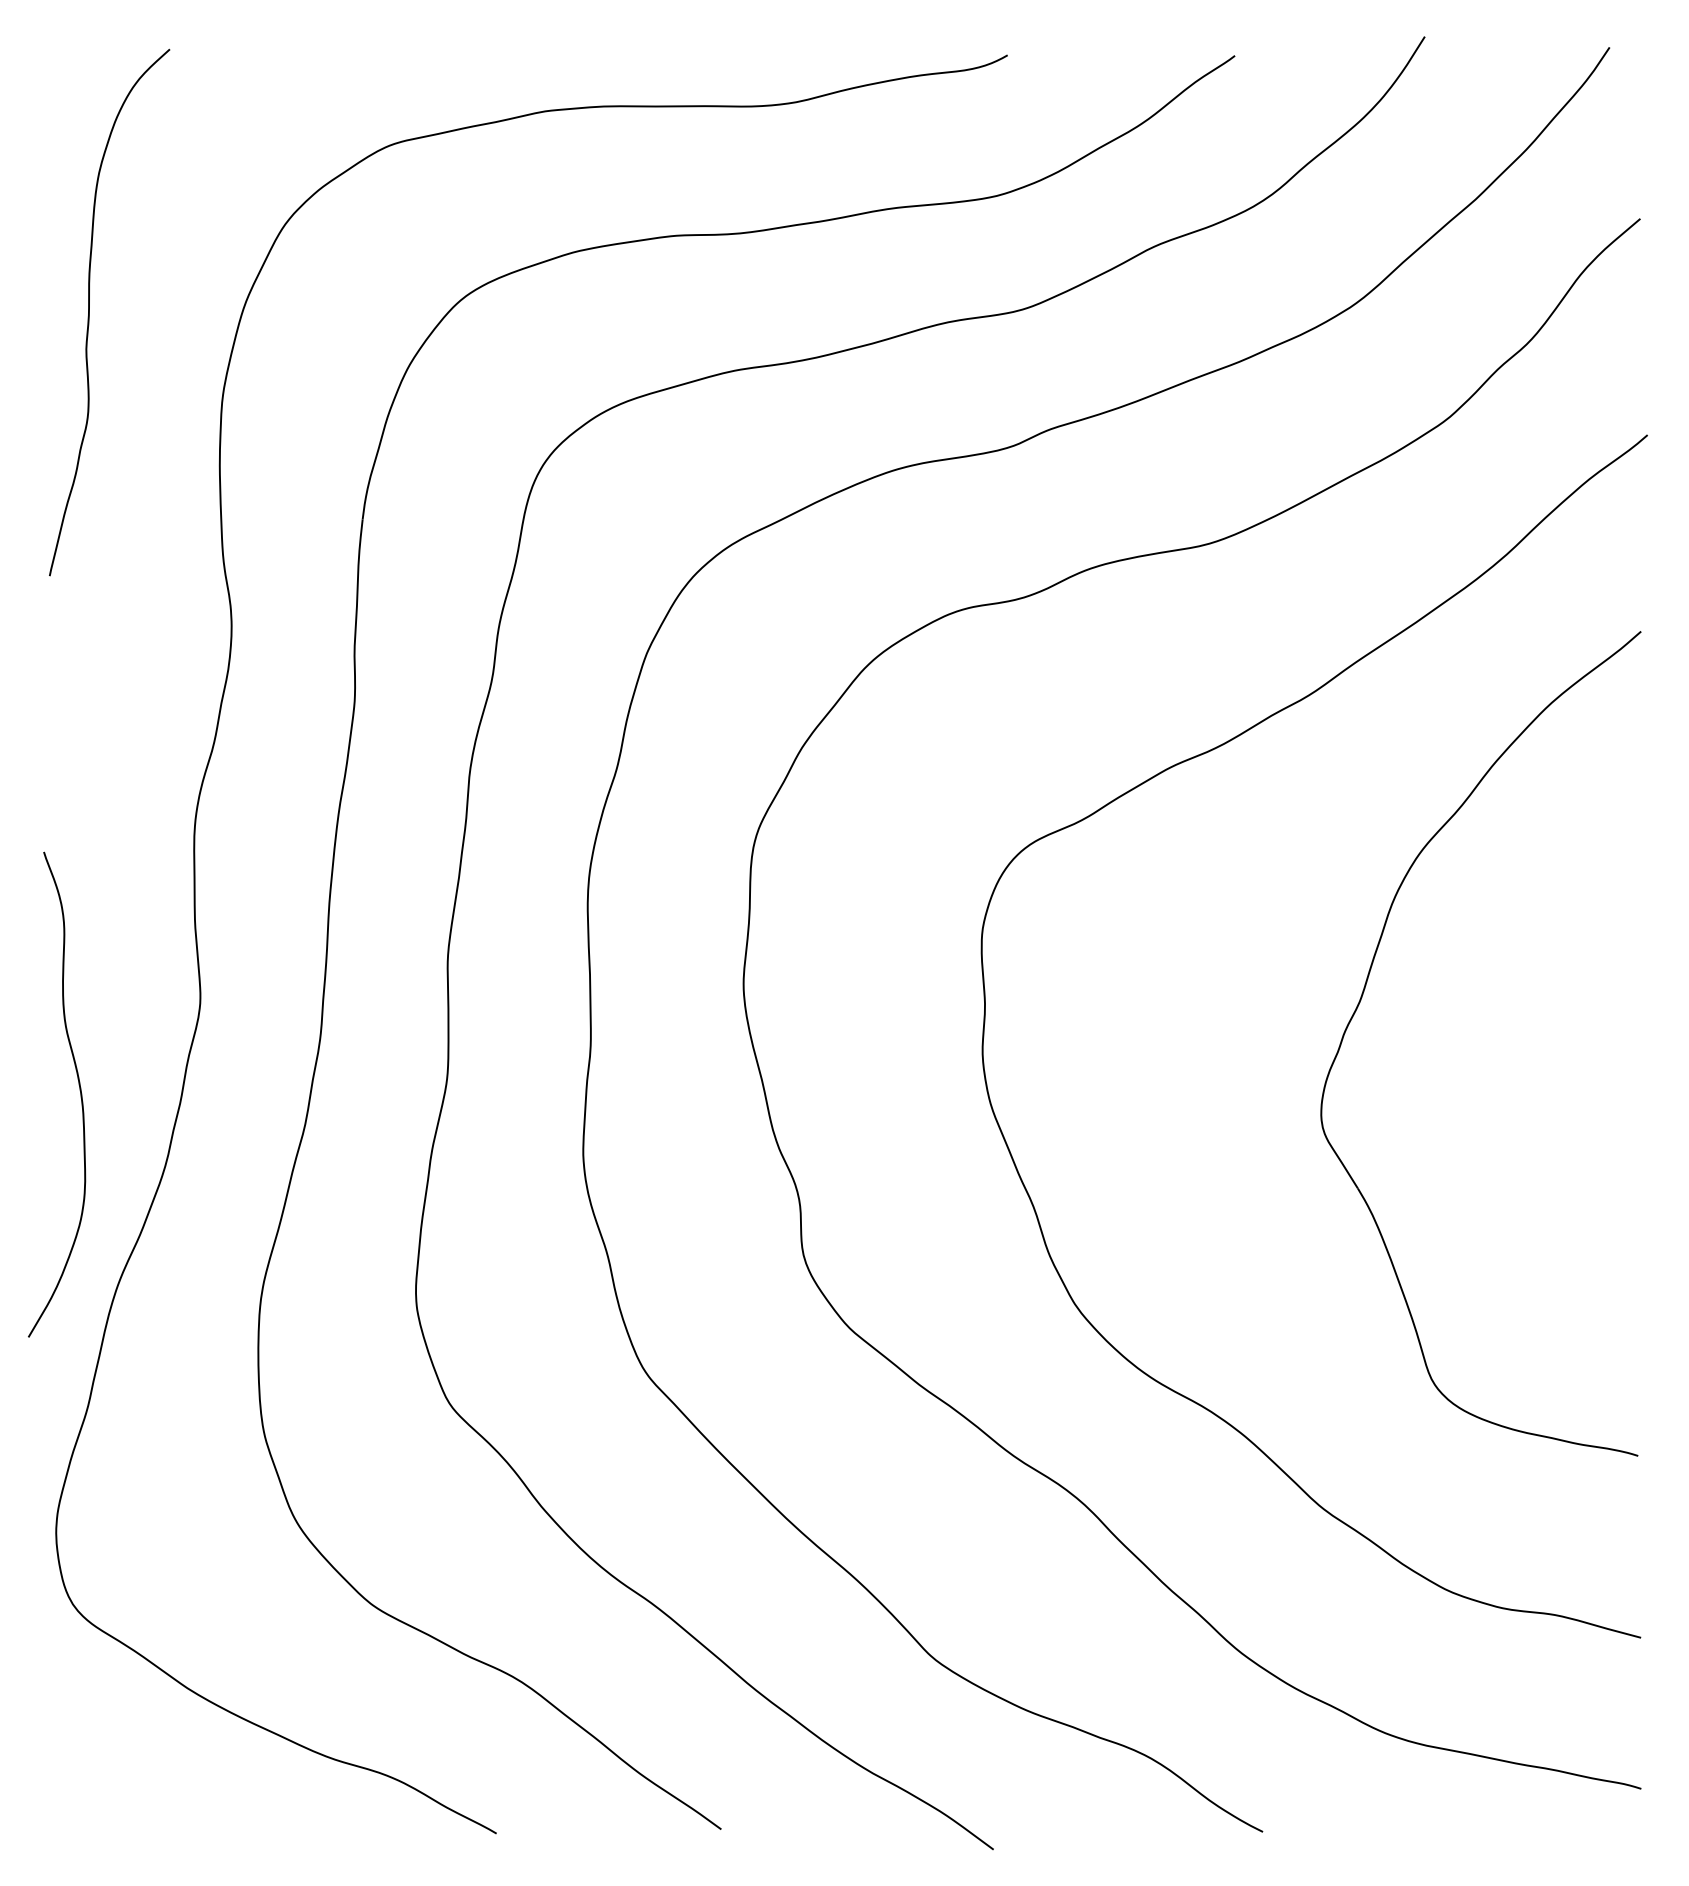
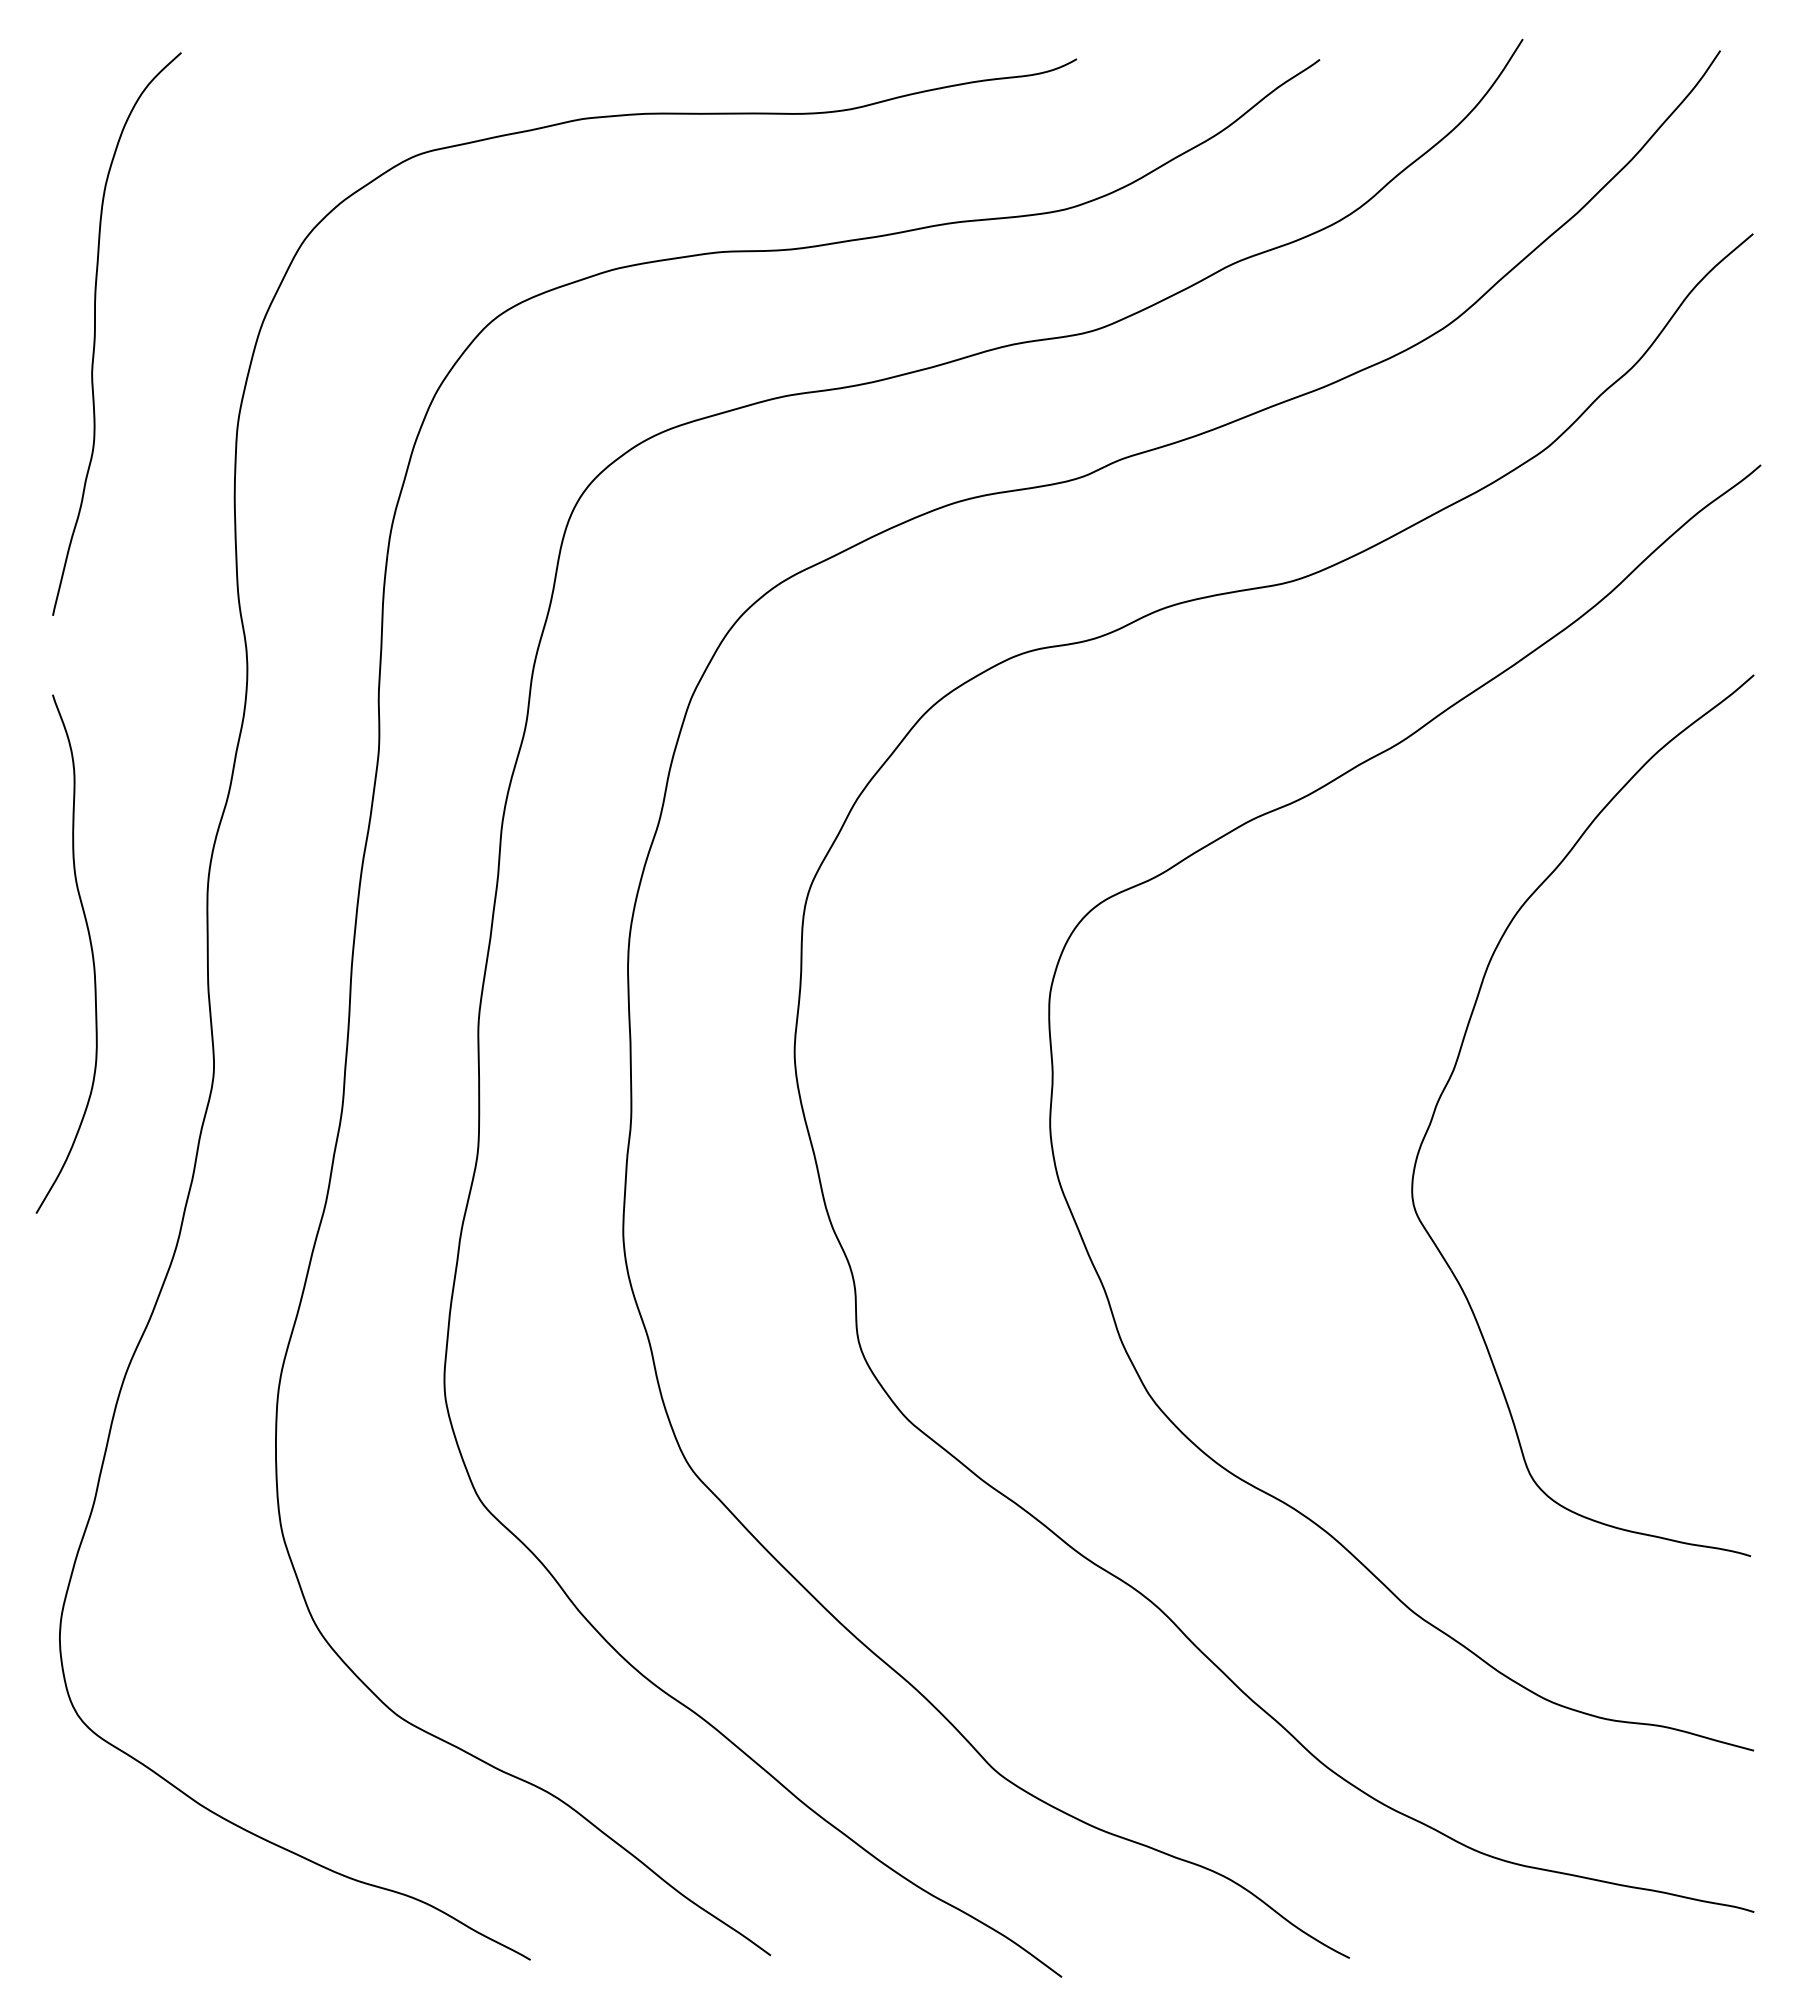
curve: (79, 1088) -> (90, 947), moved

